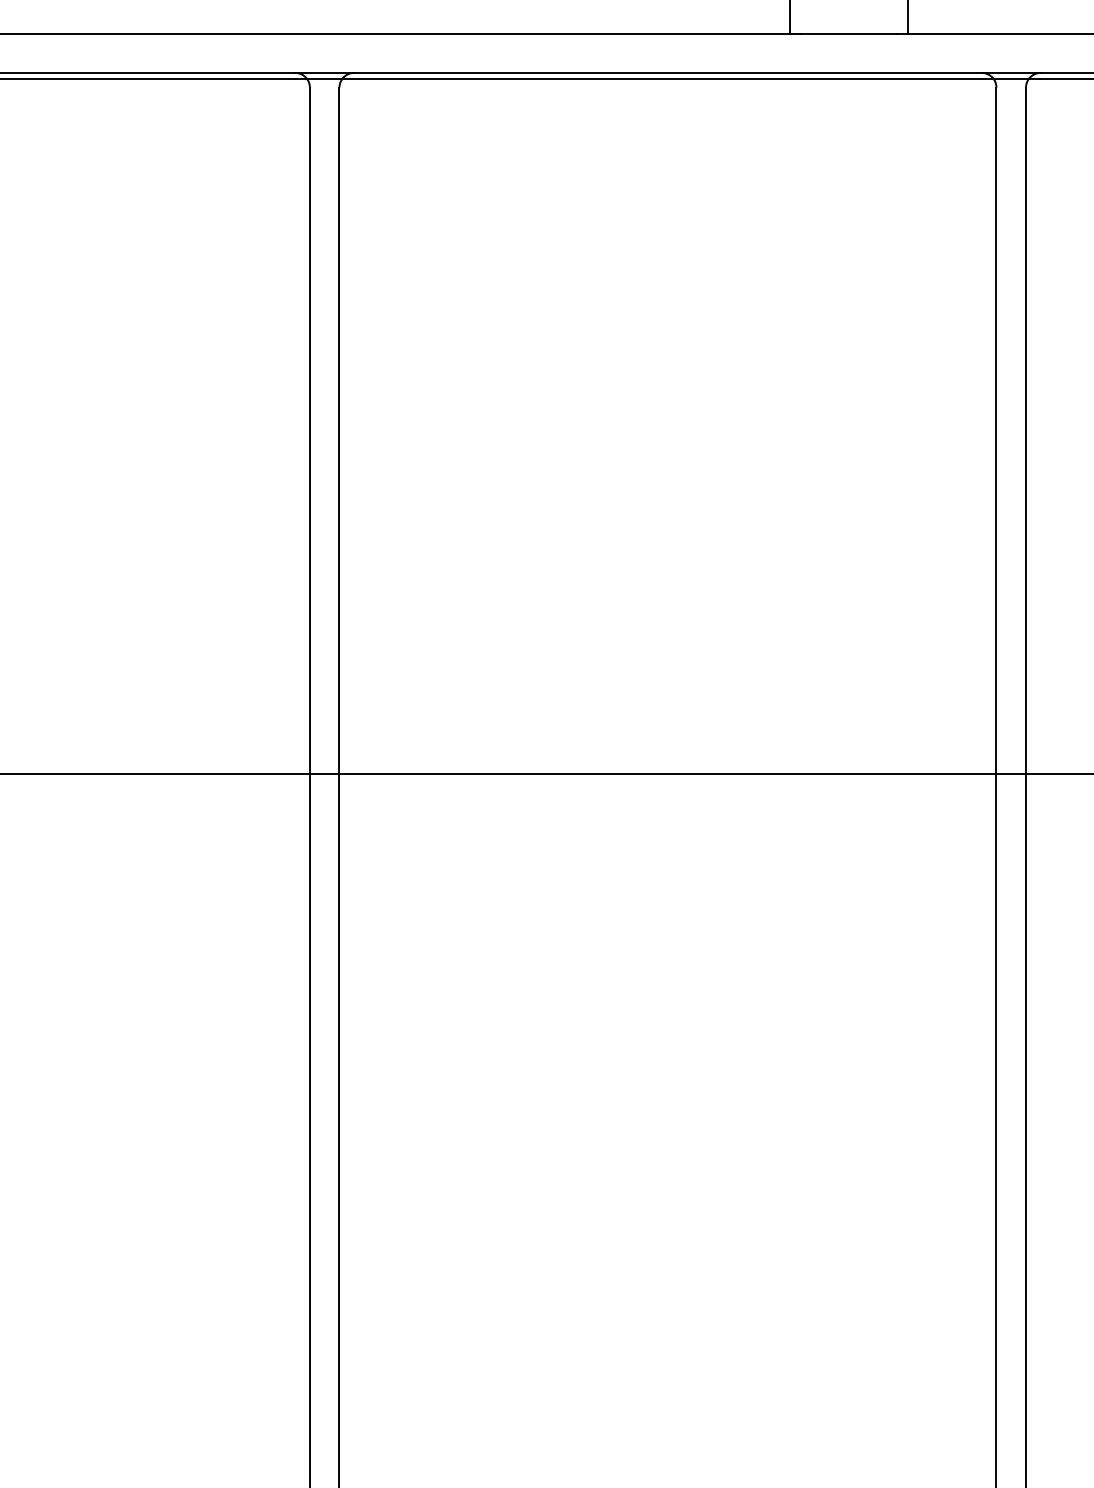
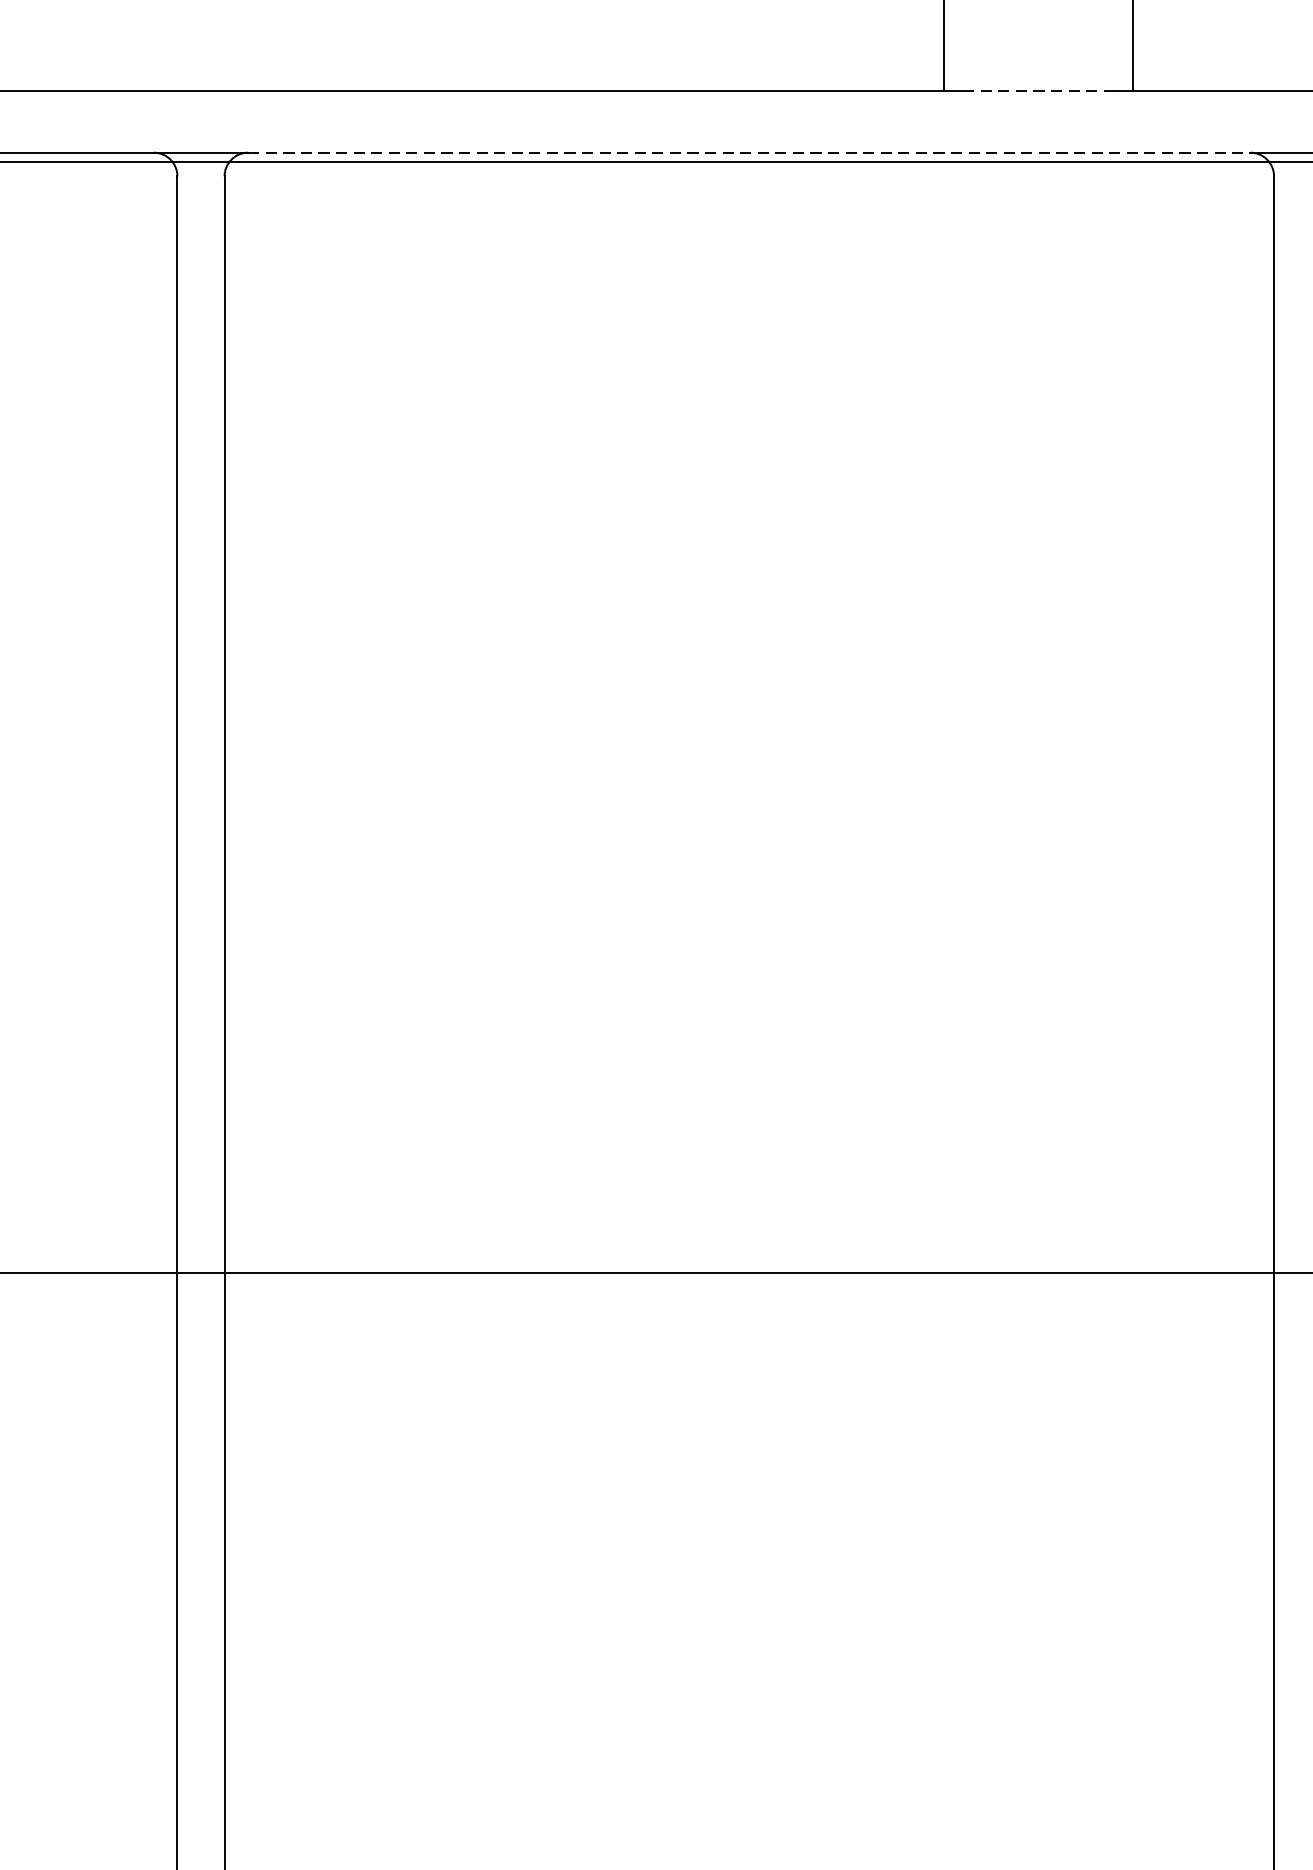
line: (848, 34) -> (1037, 91), solid -> dashed
line: (667, 72) -> (748, 152), solid -> dashed

